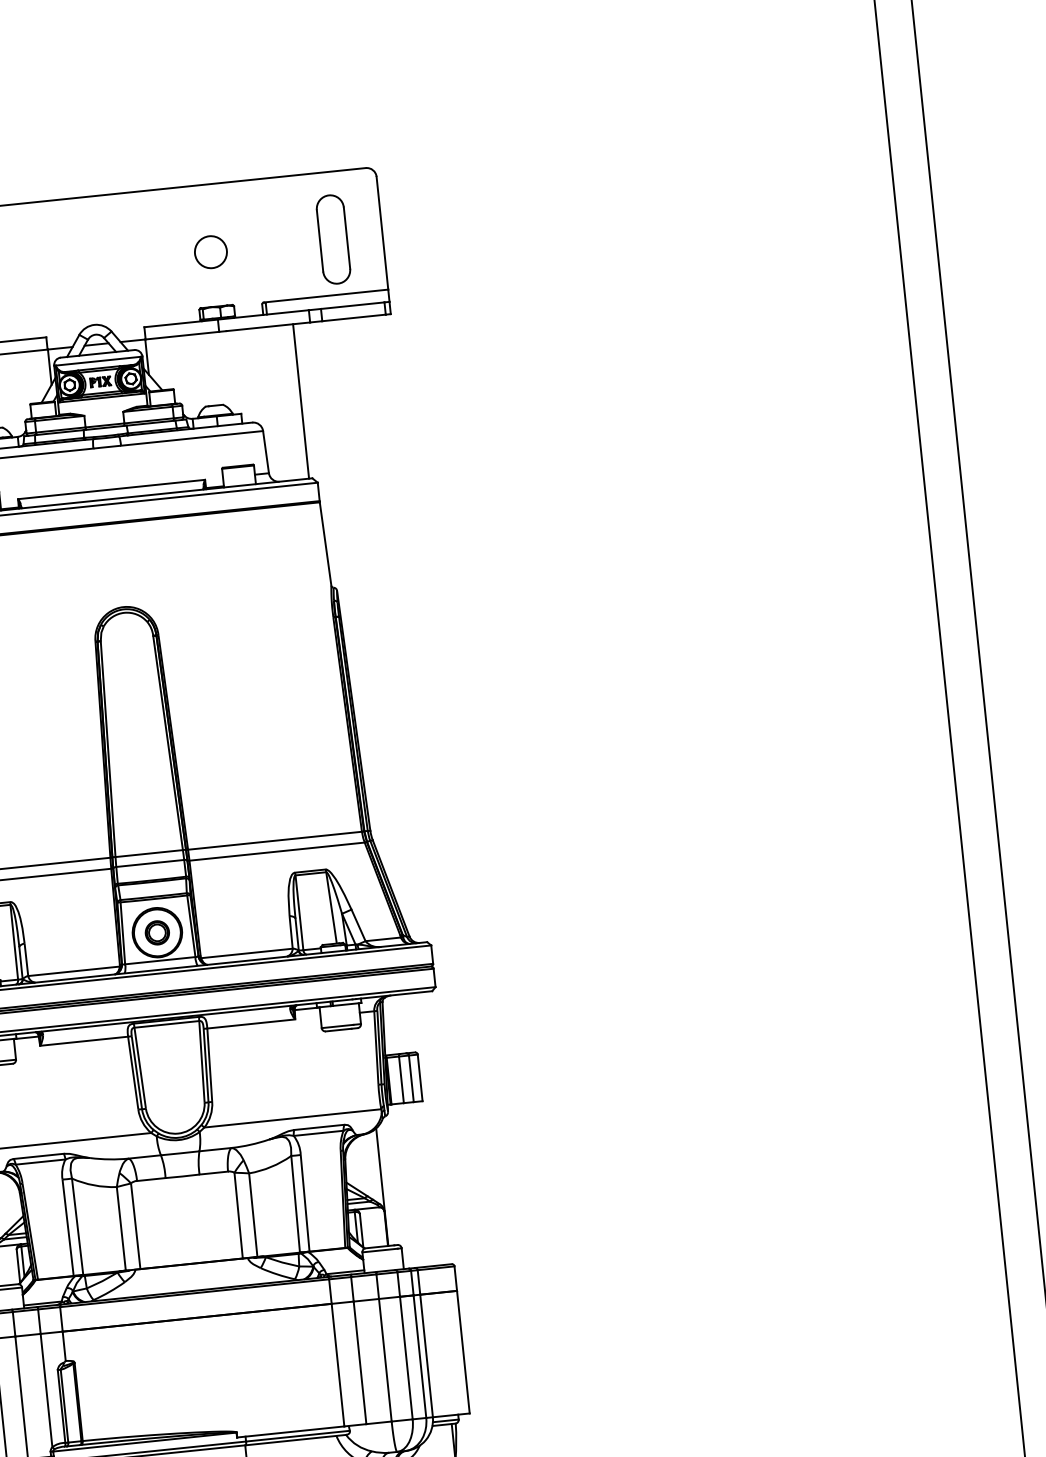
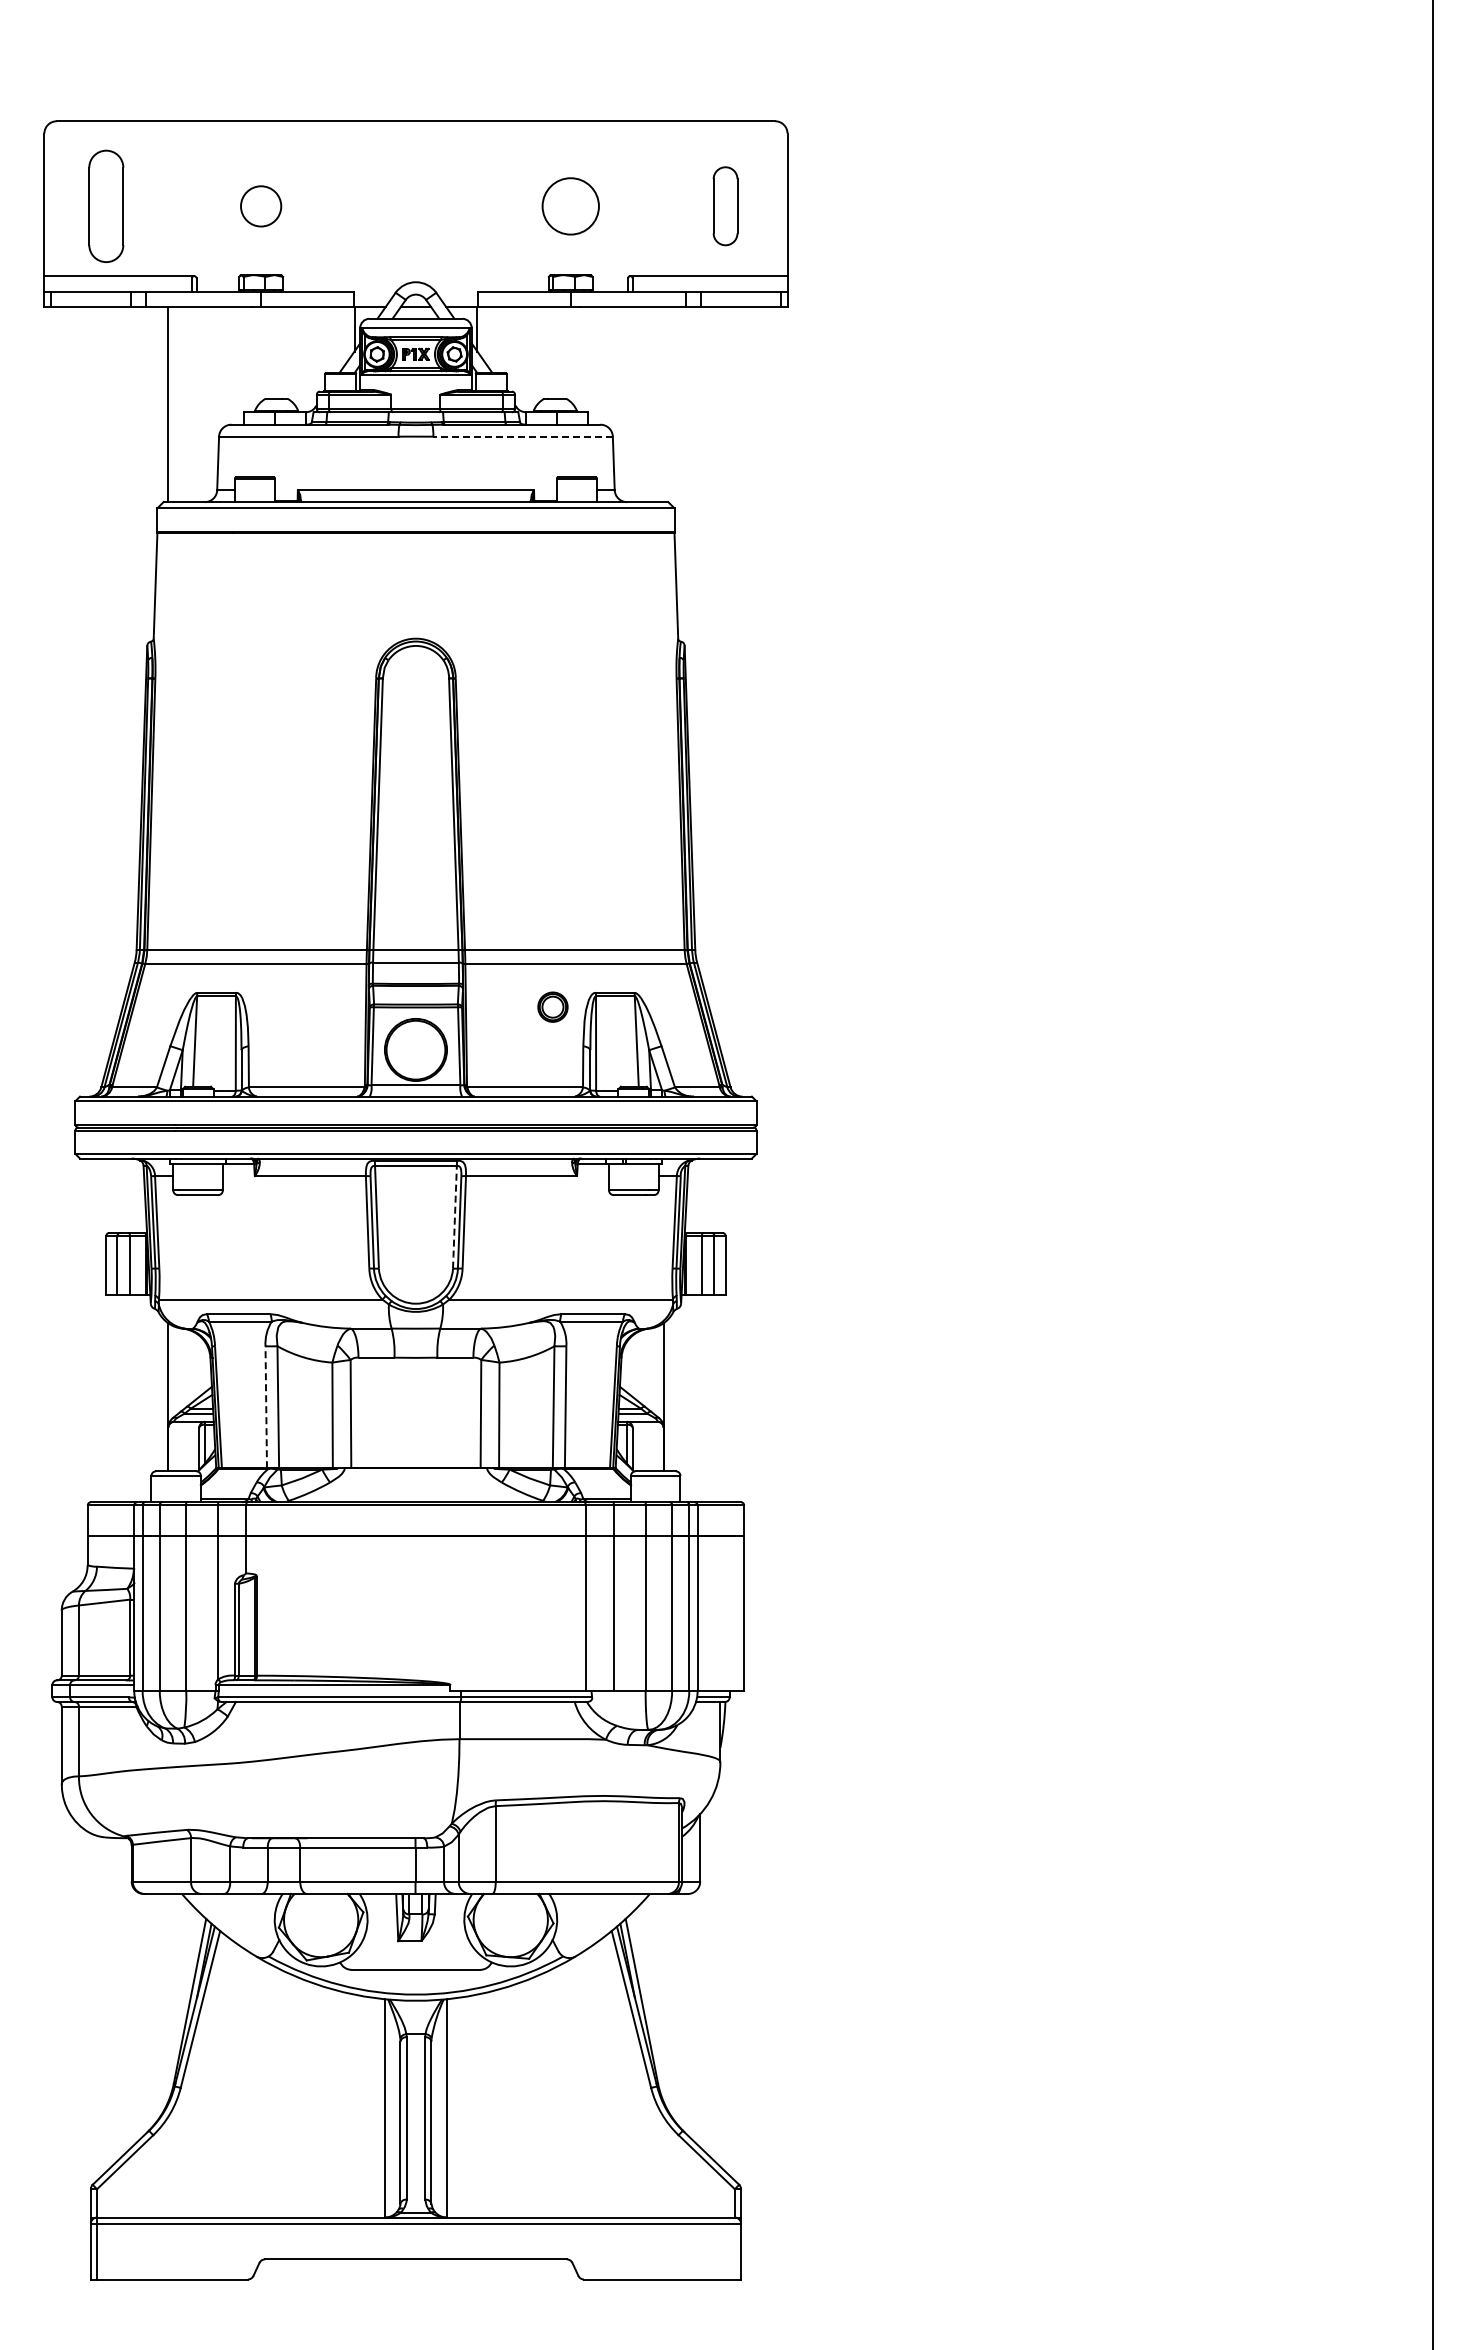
part: (333, 238) -> (725, 205), size x0.7
circle: (210, 252) -> (570, 206), size x1.4
line: (301, 401) -> (664, 404), removed
line: (192, 438) -> (523, 436), solid -> dashed
part: (157, 932) -> (552, 1006), moved
line: (201, 1061) -> (454, 1216), solid -> dashed
line: (68, 1227) -> (266, 1407), solid -> dashed

